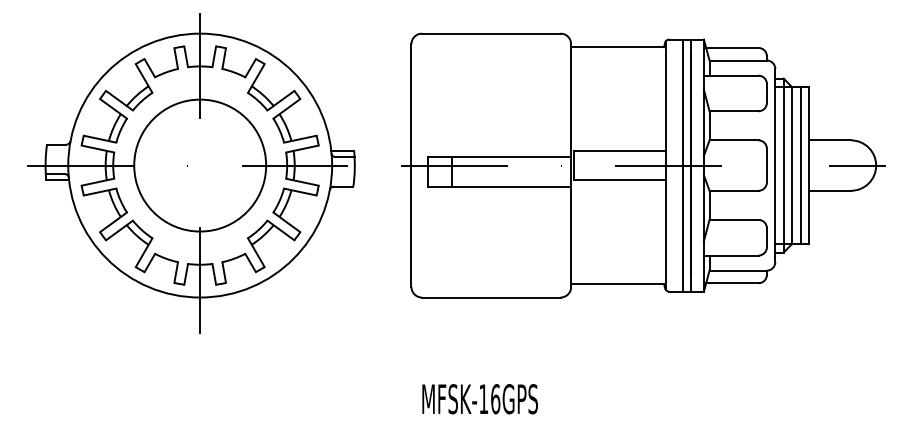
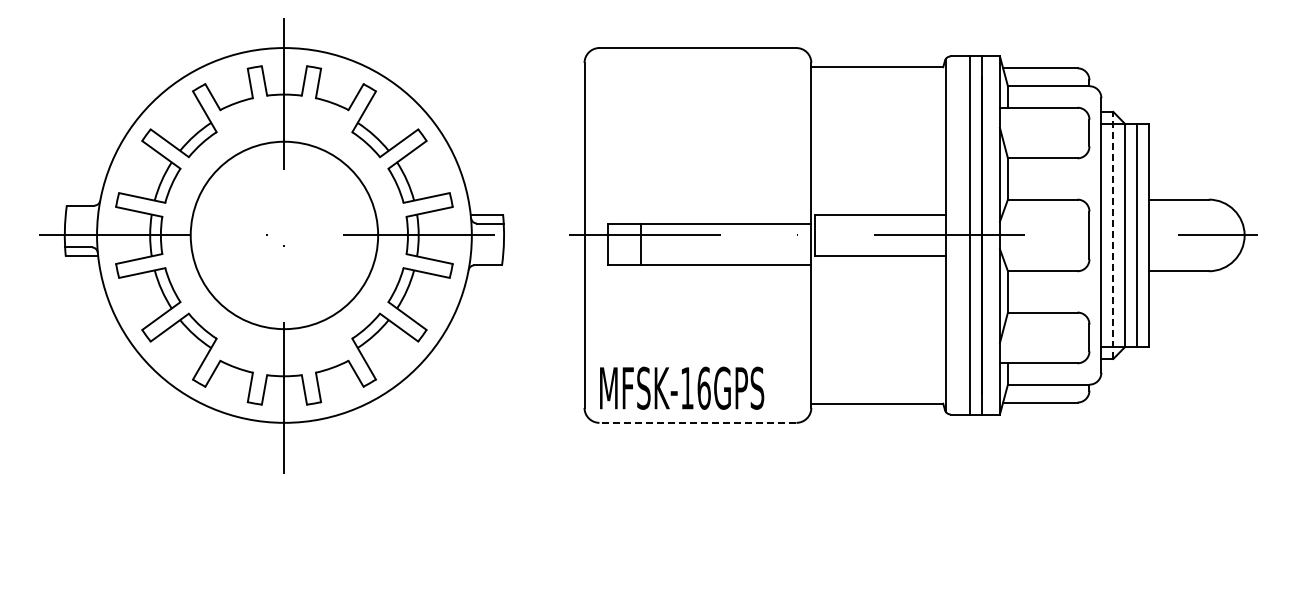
line: (783, 165) -> (1113, 235), solid -> dashed
line: (490, 297) -> (697, 422), solid -> dashed
text: (480, 398) -> (682, 387), moved

